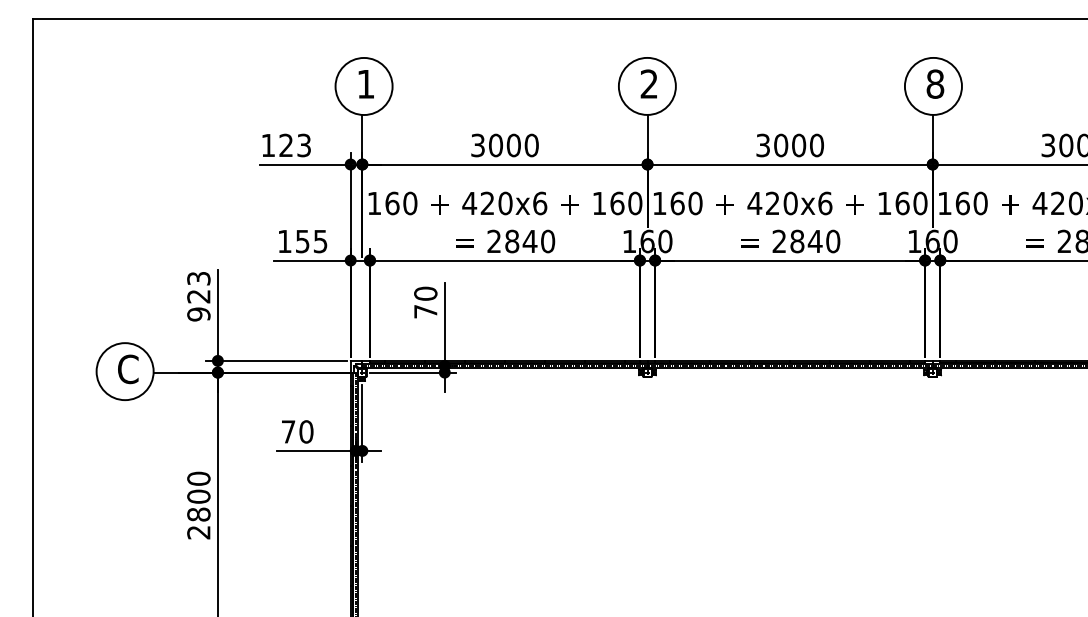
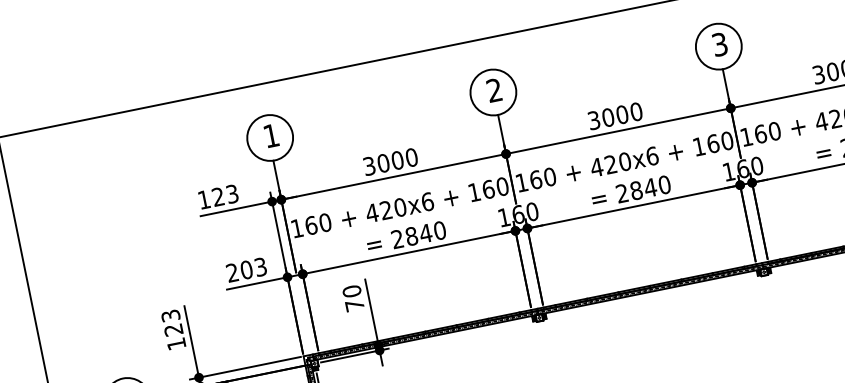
text: (935, 83) -> (719, 44), 8 -> 3
text: (302, 241) -> (246, 269), 155 -> 203
text: (198, 314) -> (176, 344), 923 -> 123

